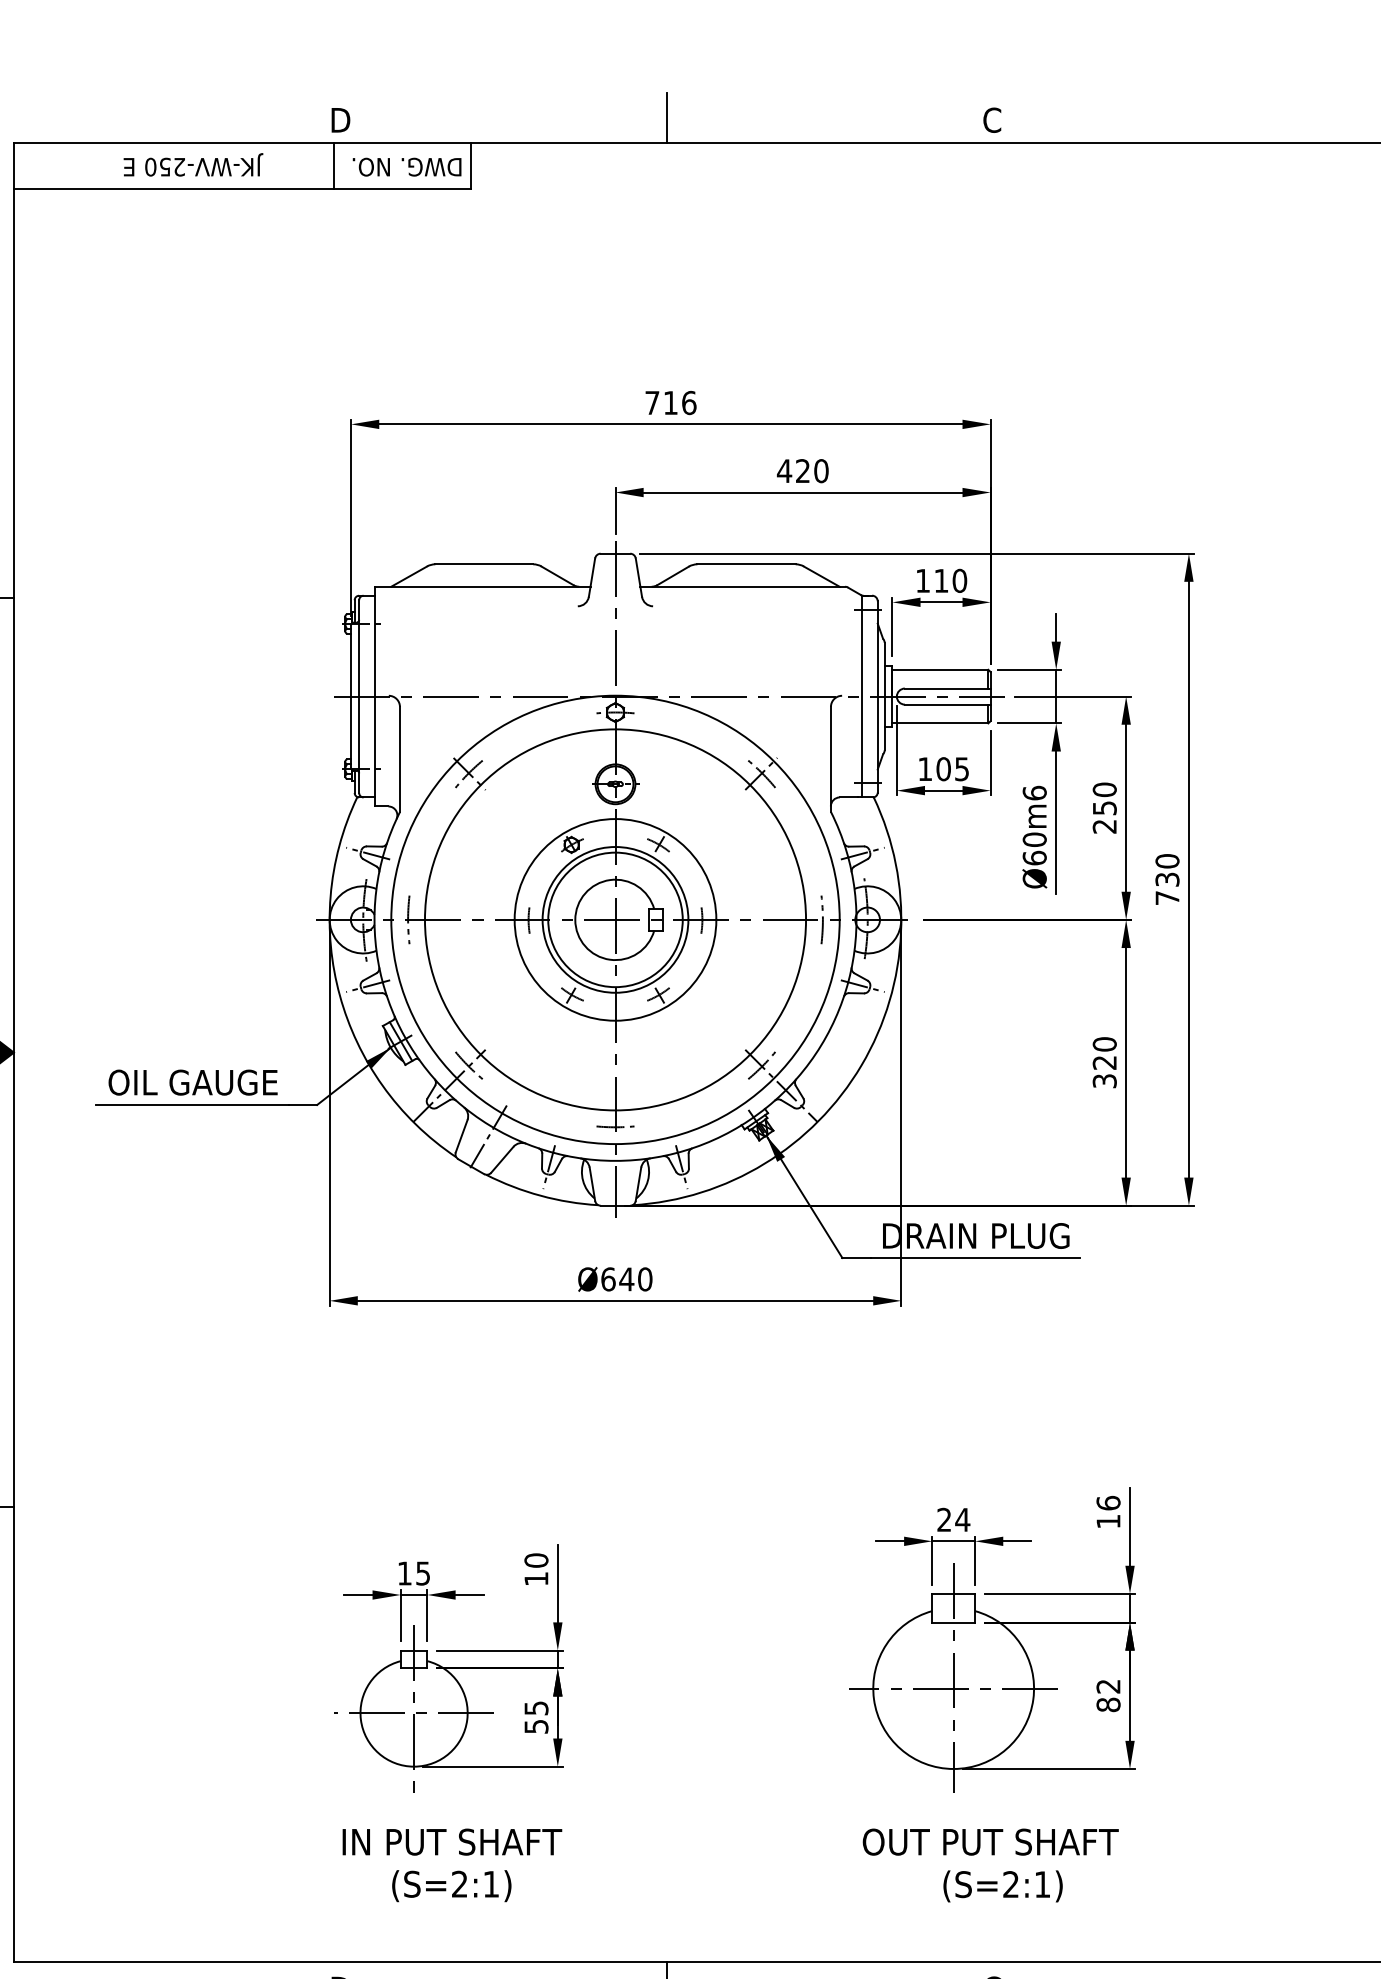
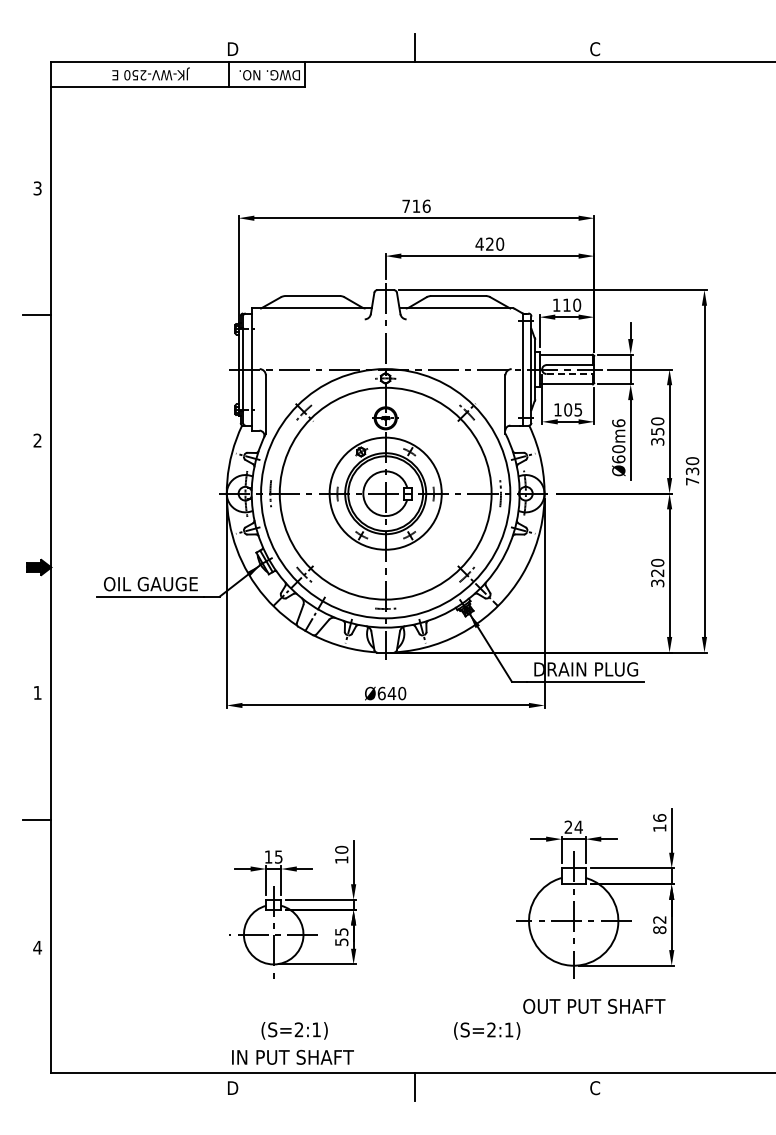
line: (947, 705) -> (570, 374), solid -> dashed
text: (1104, 825) -> (657, 441), 250 -> 350
text: (451, 1842) -> (292, 1057), moved
text: (1003, 1885) -> (487, 1030), moved

